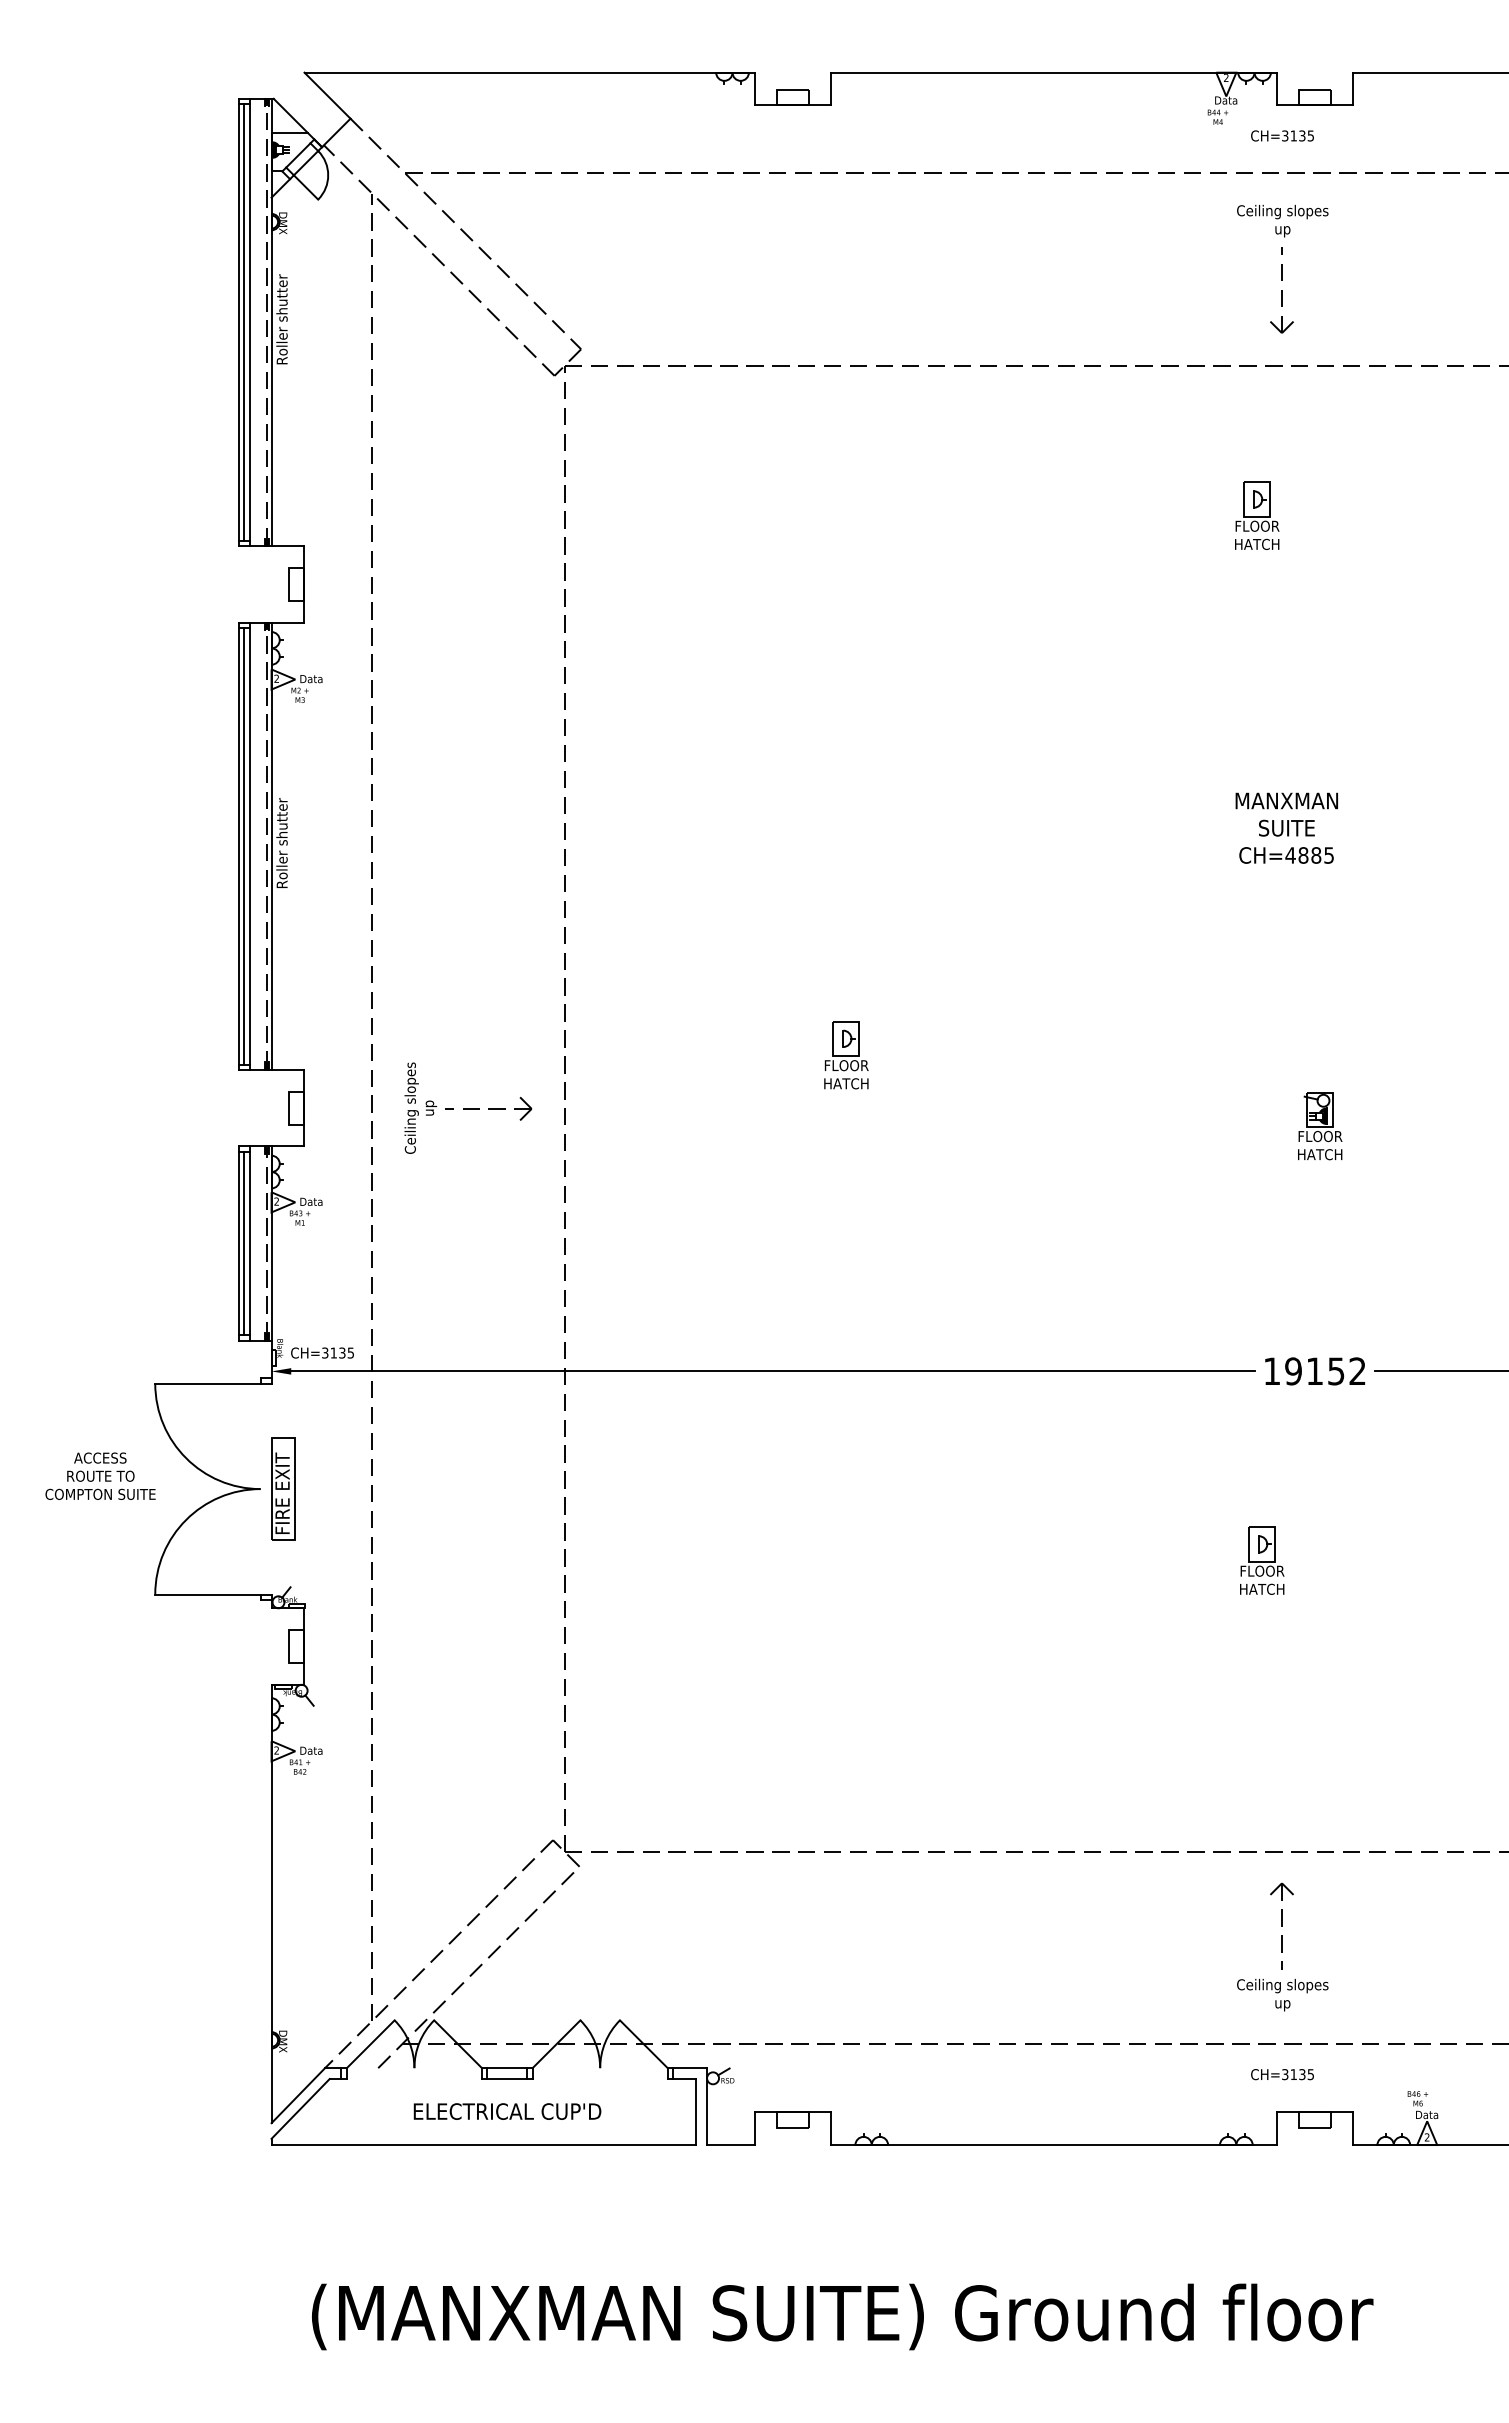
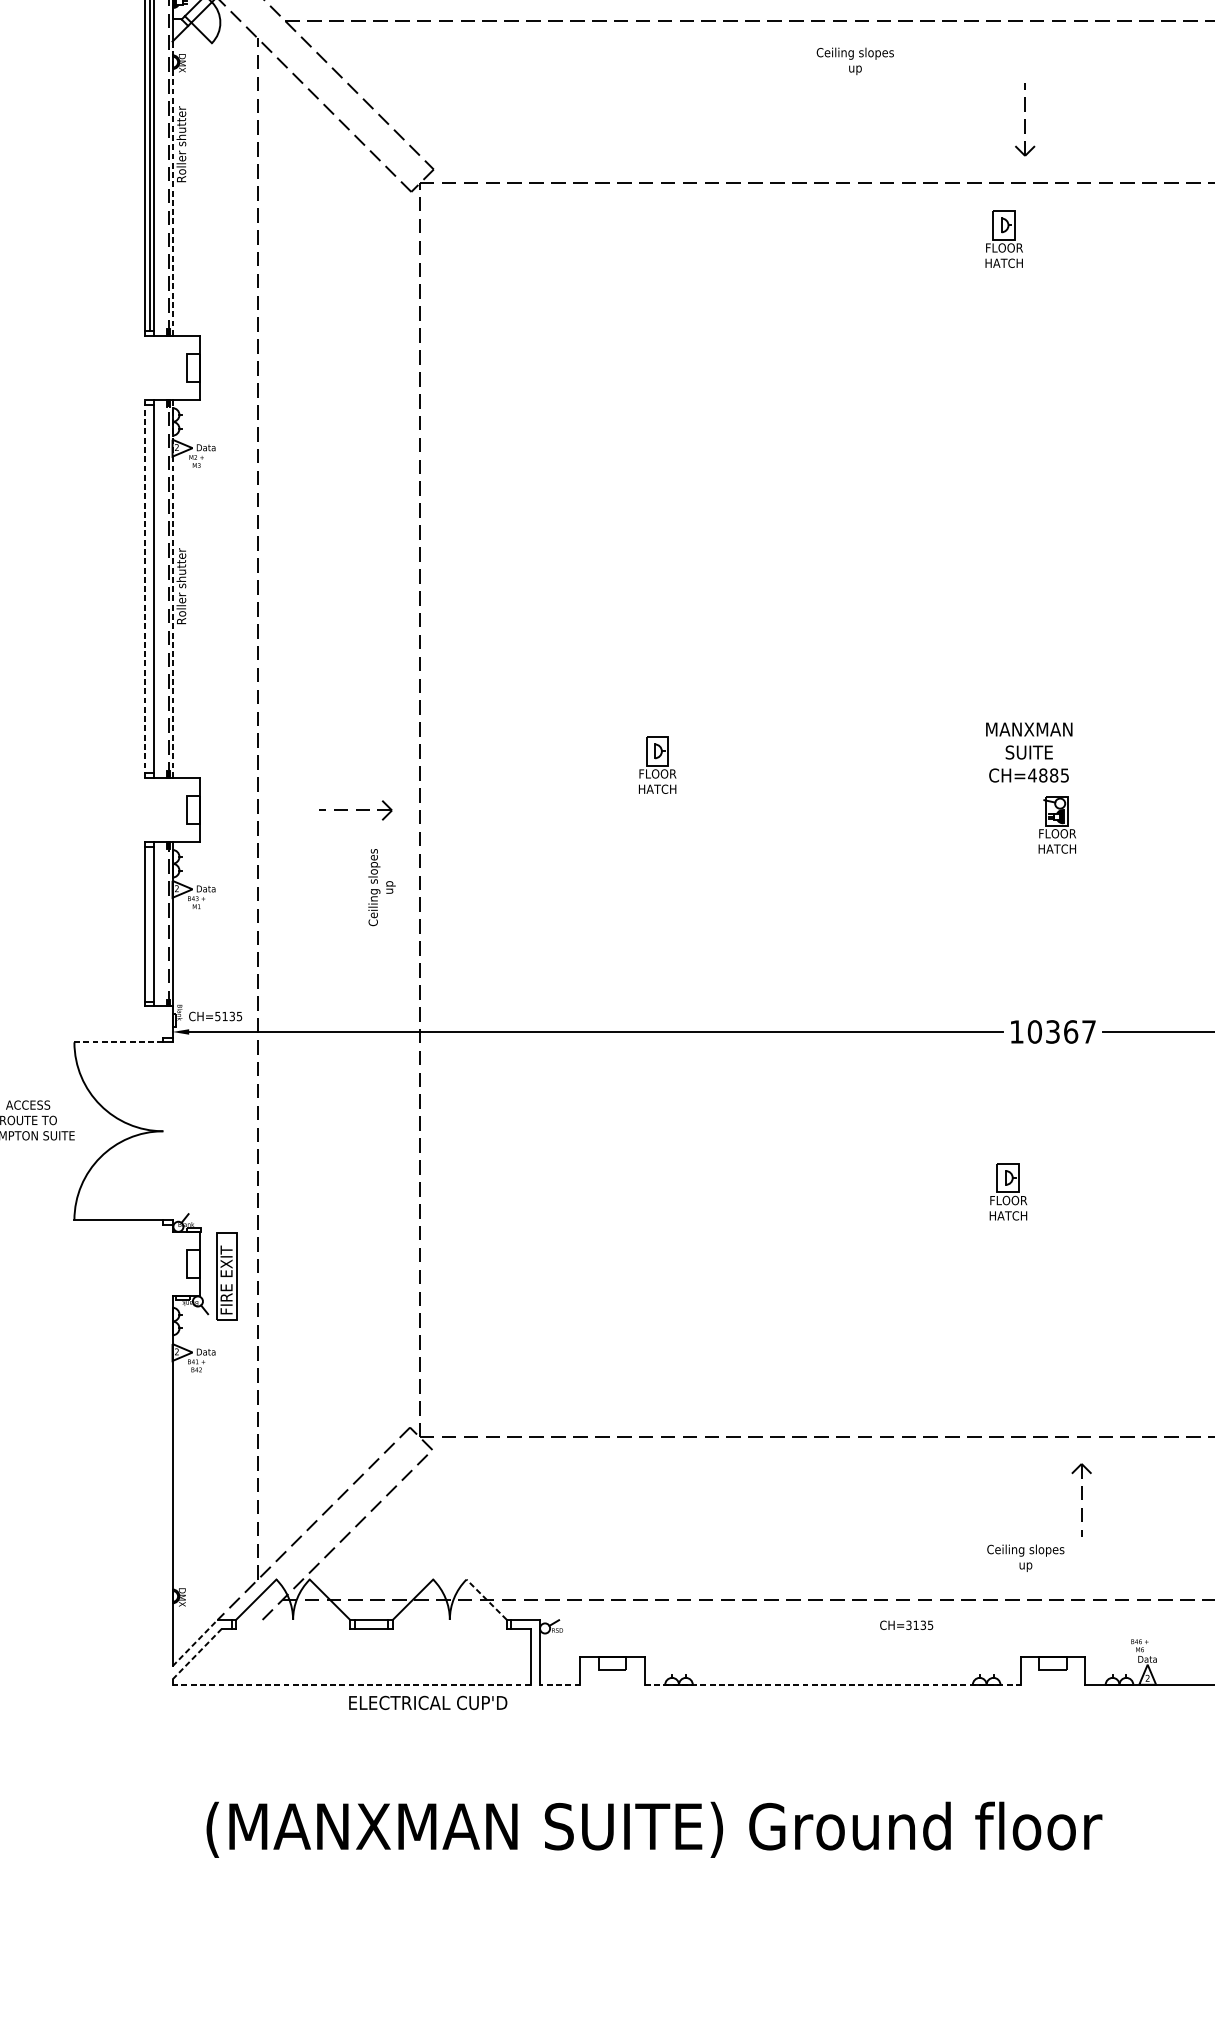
text: (1282, 220) -> (855, 60), moved
line: (271, 371) -> (172, 188), solid -> dashed
part: (1257, 515) -> (1004, 238), moved
text: (1286, 827) -> (1028, 751), moved
line: (238, 846) -> (144, 589), solid -> dashed
line: (244, 846) -> (149, 589), removed
line: (271, 846) -> (172, 589), solid -> dashed
text: (420, 1107) -> (381, 886), moved
line: (244, 1243) -> (149, 924), removed
text: (325, 1352) -> (218, 1016), CH=3135 -> CH=5135
text: (1325, 1371) -> (1061, 1032), 19152 -> 10367
line: (207, 1383) -> (118, 1042), solid -> dashed
part: (283, 1488) -> (227, 1275), moved
part: (1281, 1925) -> (1081, 1499), moved
line: (643, 2044) -> (486, 1599), solid -> dashed
text: (1282, 2074) -> (906, 1625), moved
line: (298, 2095) -> (195, 1642), solid -> dashed
line: (300, 2108) -> (196, 1653), solid -> dashed
text: (507, 2111) -> (428, 1702), moved
line: (483, 2145) -> (351, 1685), solid -> dashed
line: (730, 2145) -> (559, 1685), solid -> dashed
line: (1054, 2145) -> (833, 1685), solid -> dashed

